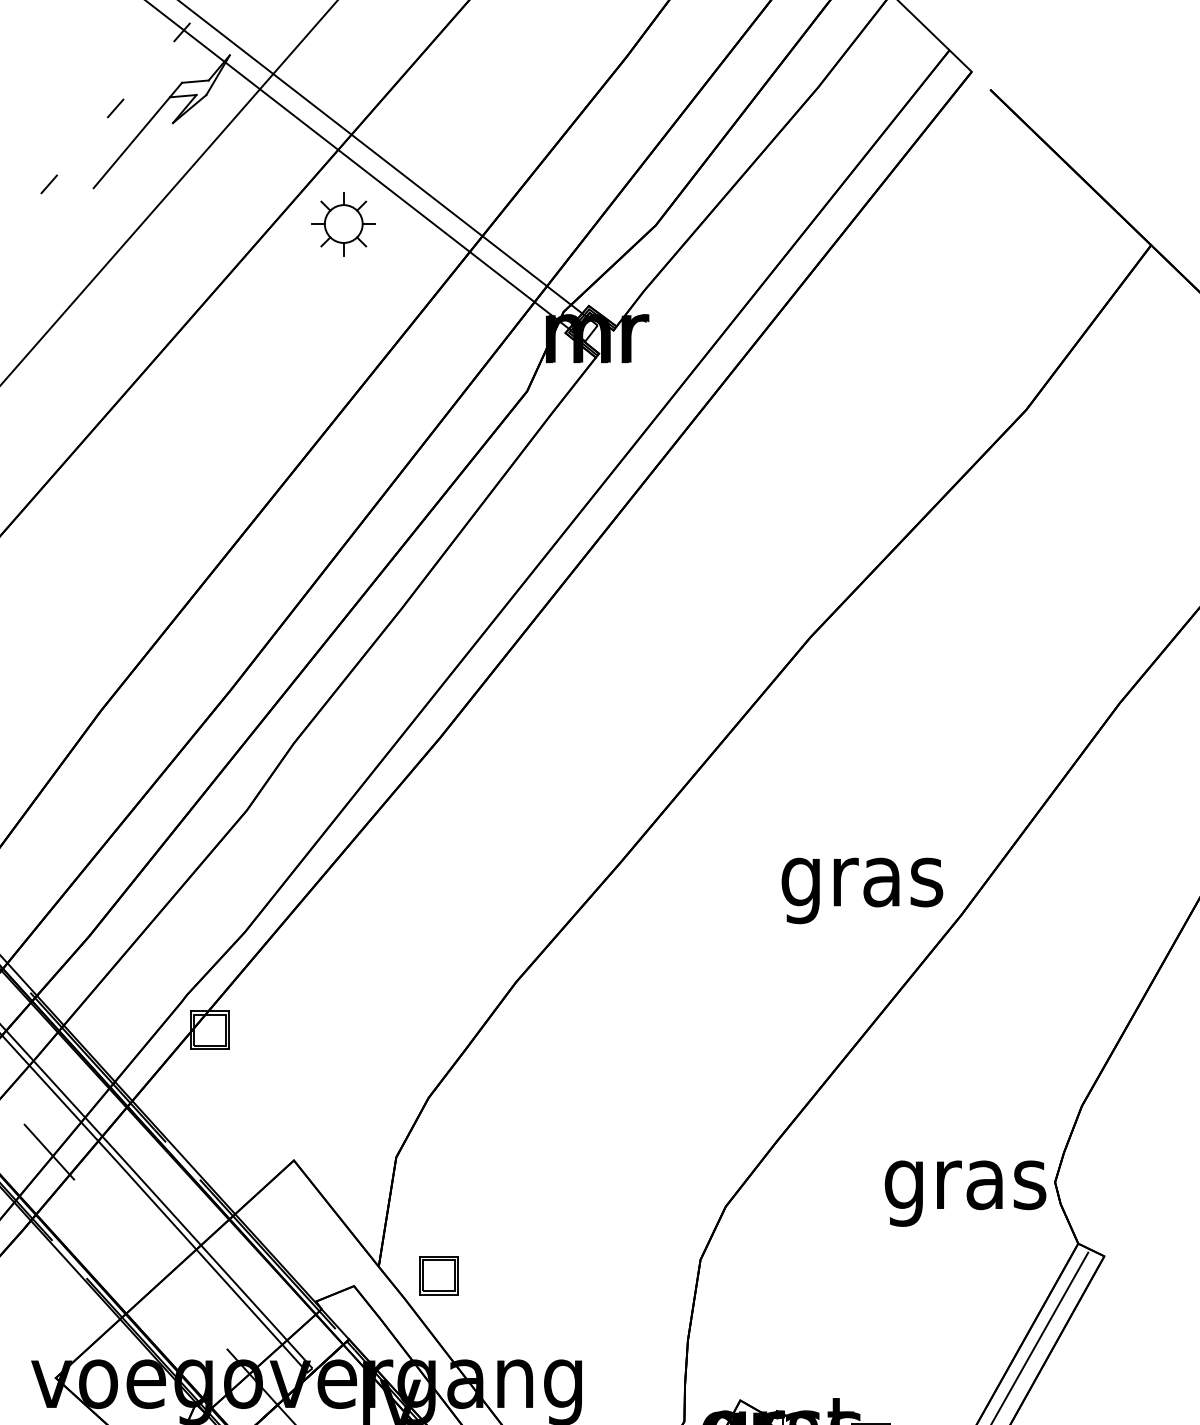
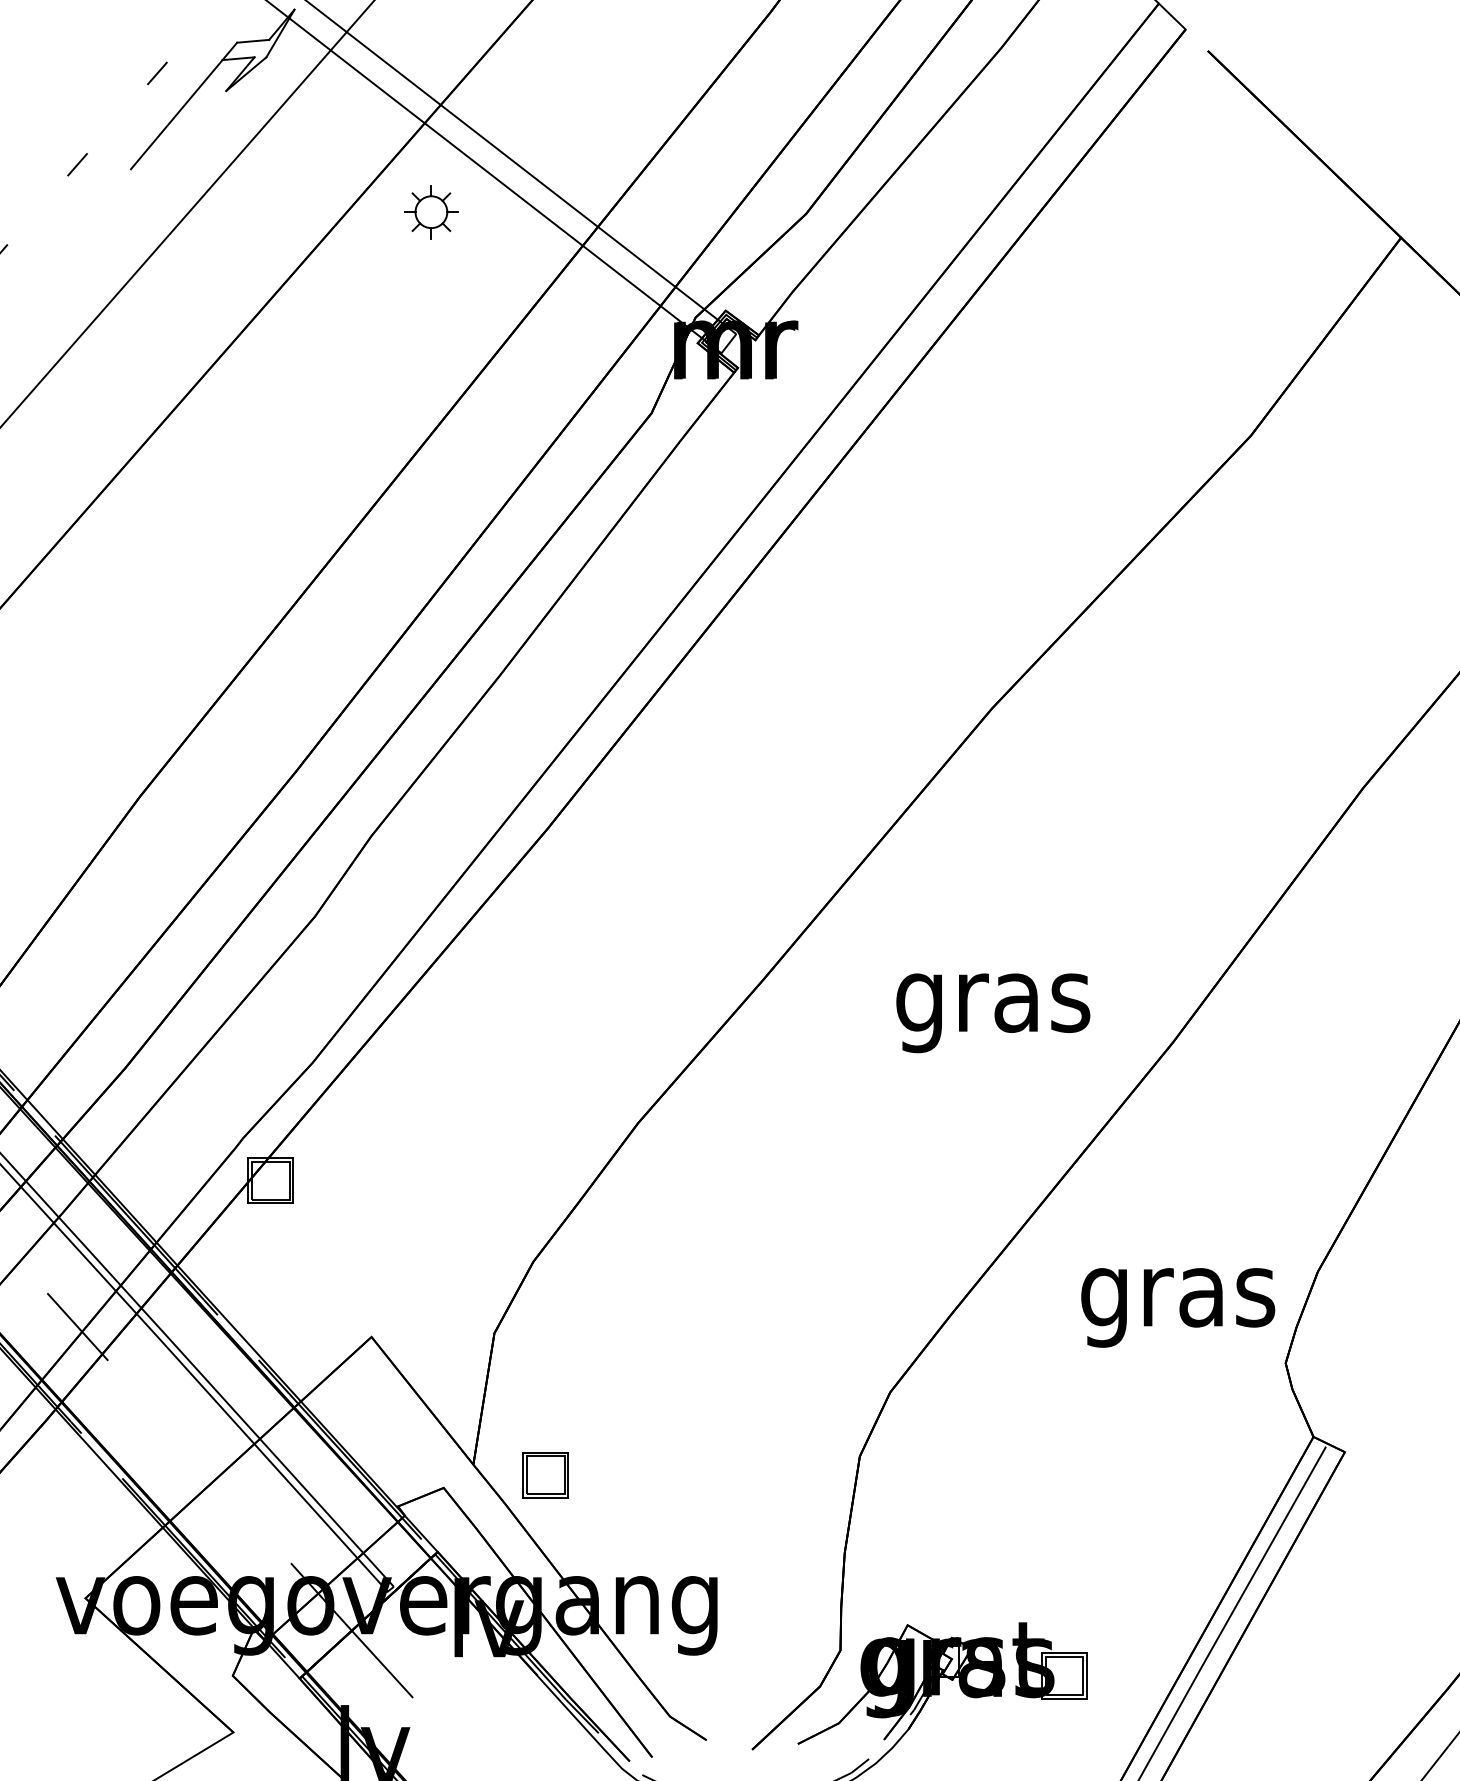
part: (343, 223) -> (431, 211), size x0.7
text: (862, 891) -> (993, 1013), moved
text: (965, 1193) -> (1178, 1307), moved

